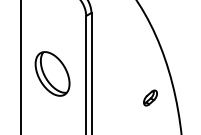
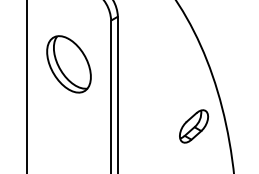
part: (52, 73) -> (68, 63), moved
part: (150, 97) -> (193, 125), size x1.67

